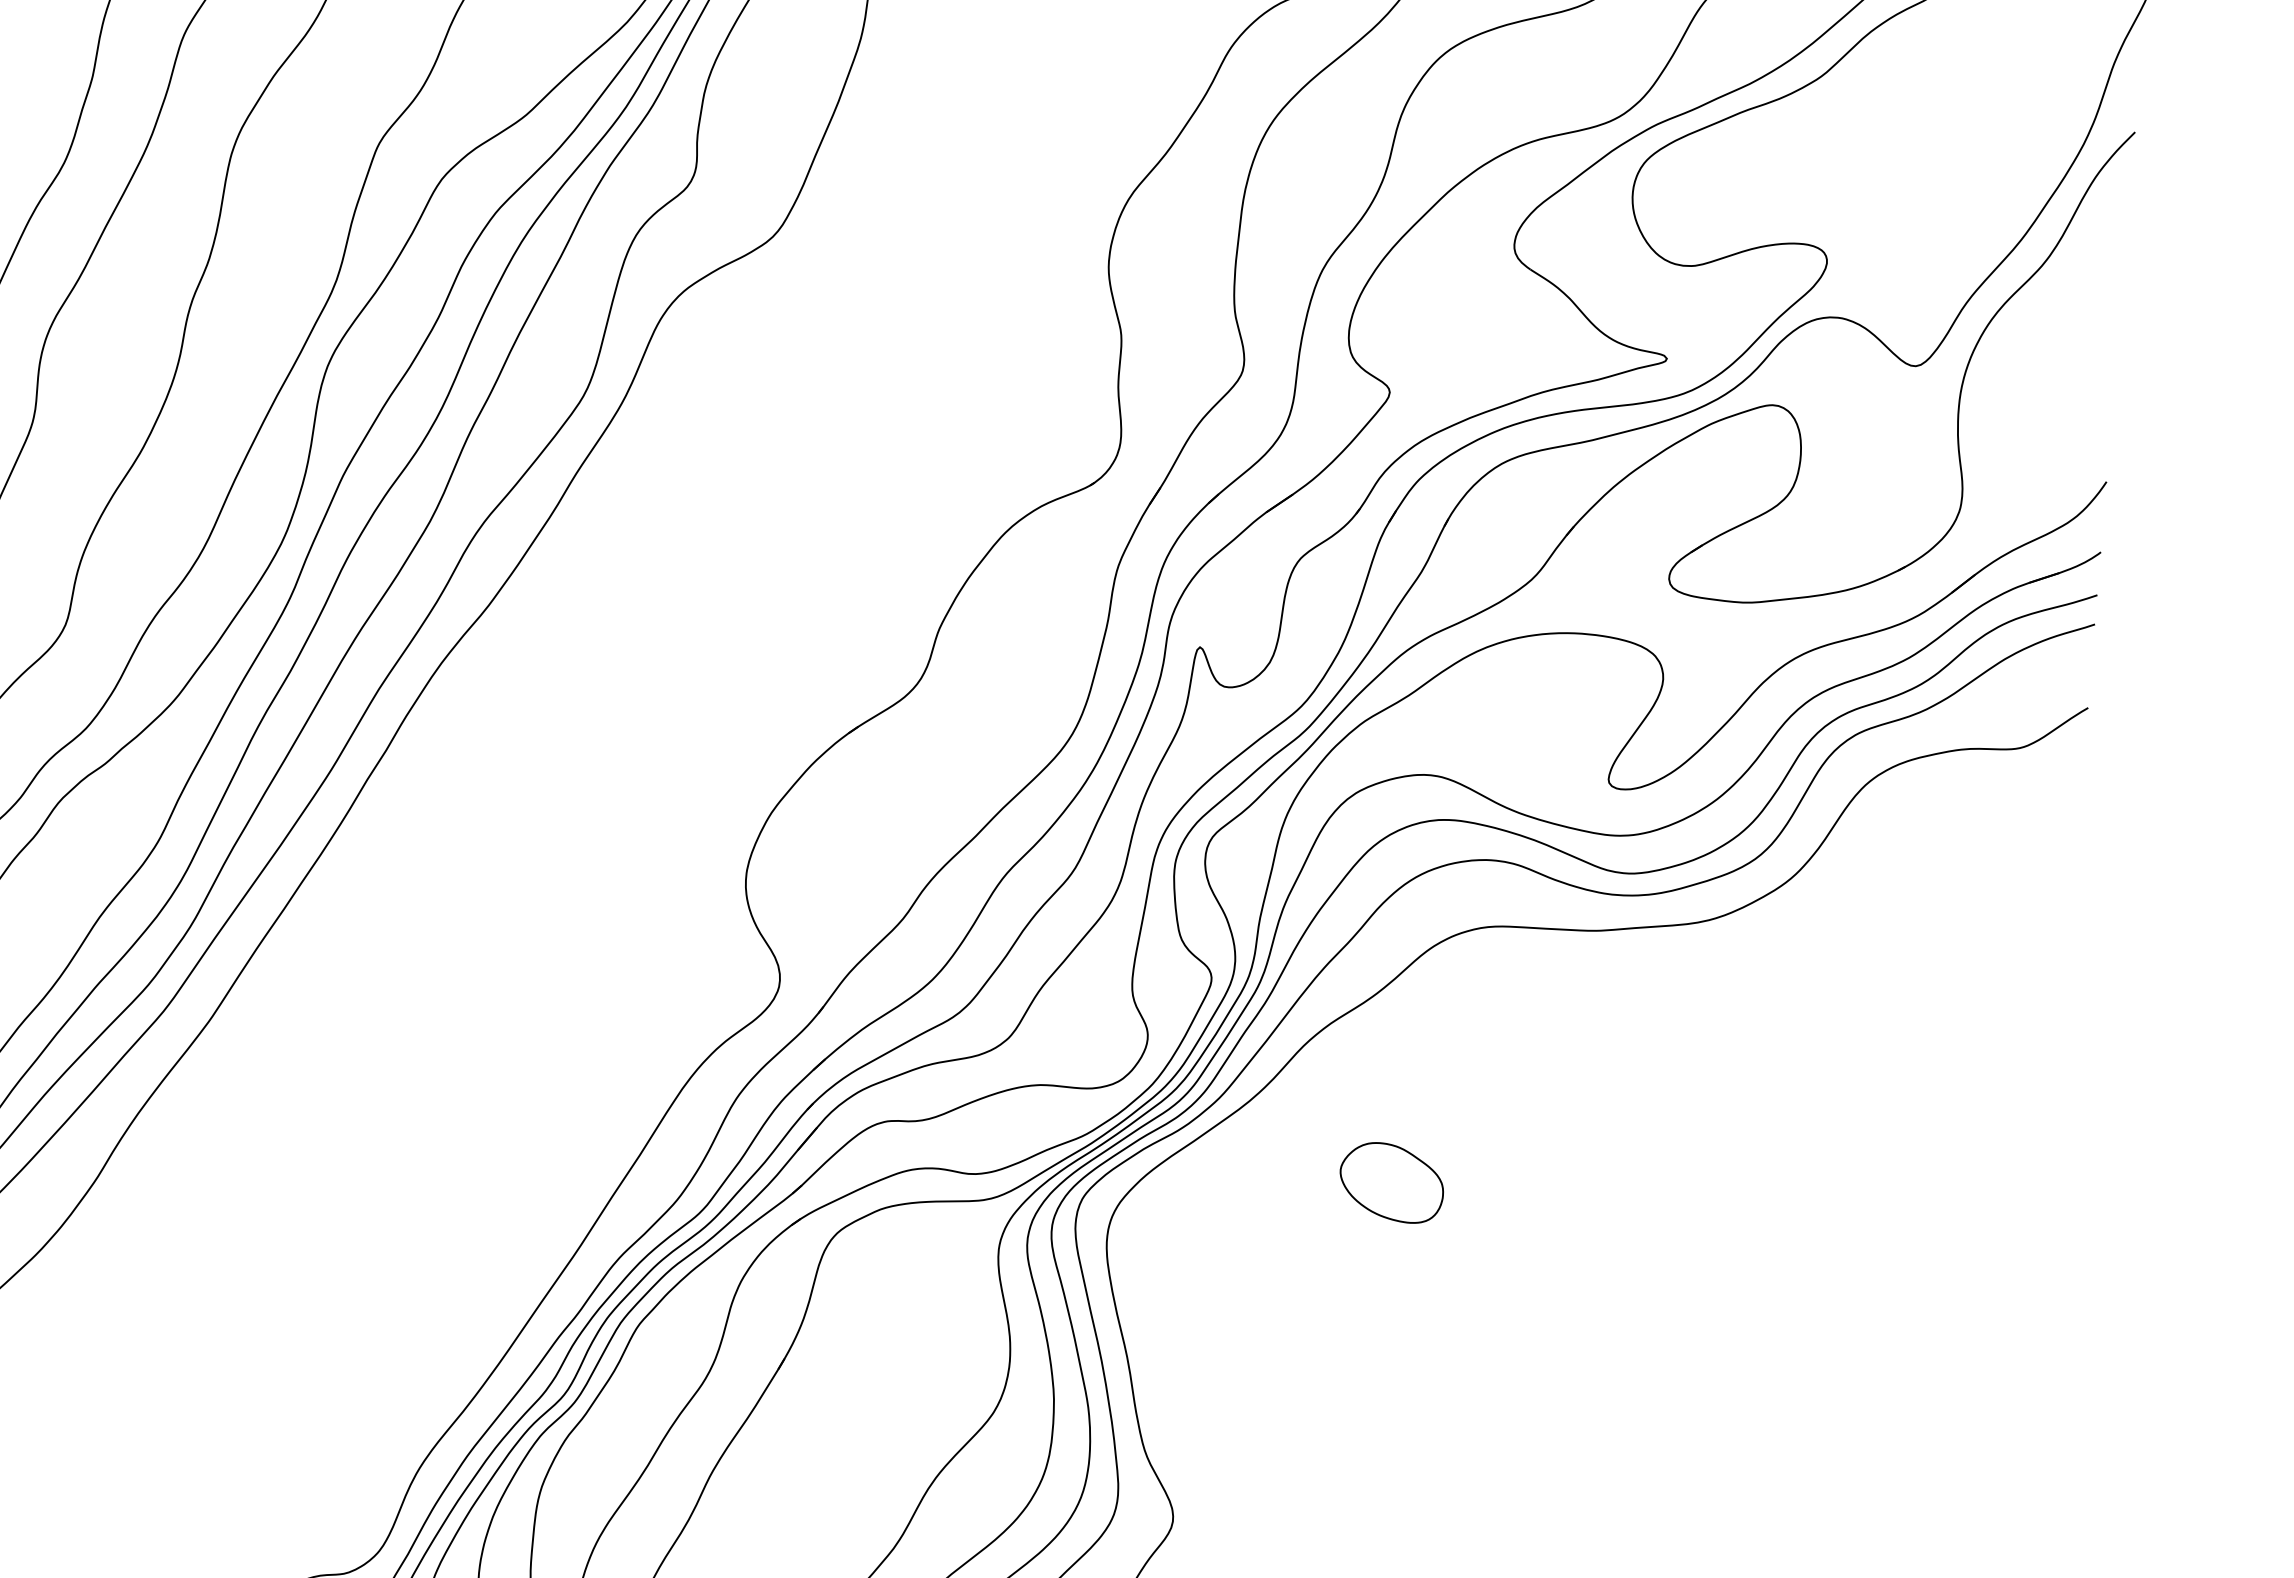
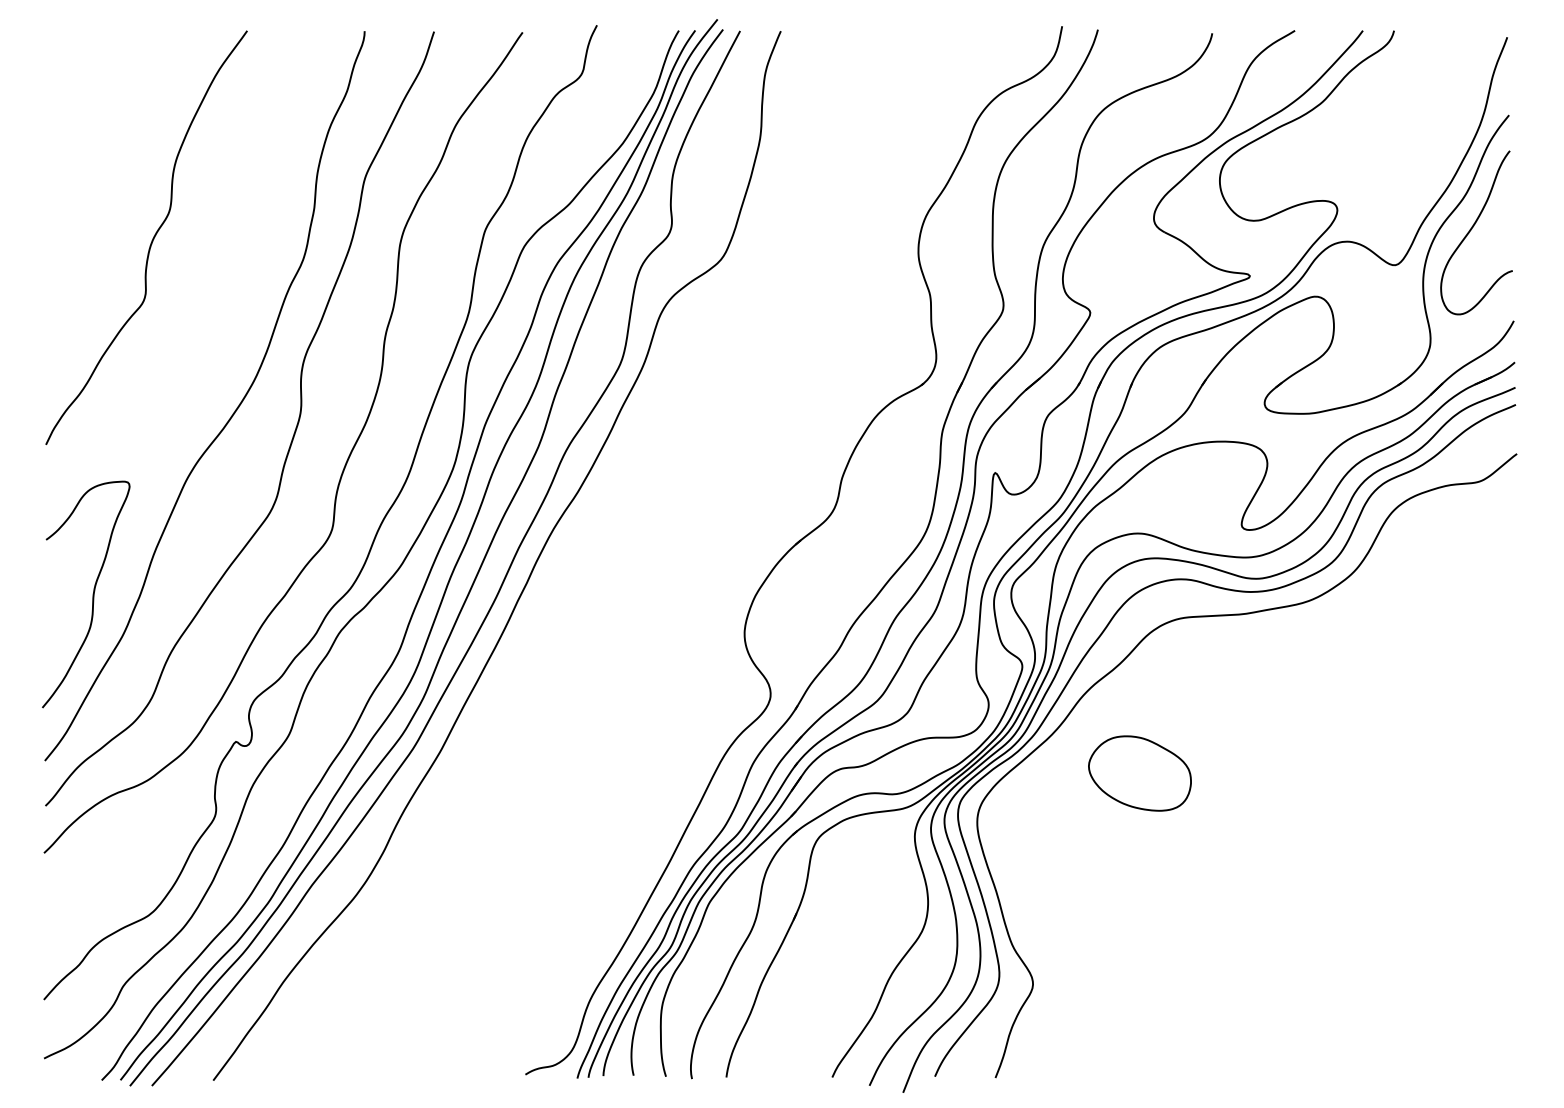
curve: (2052, 319) -> (1472, 229), added
part: (1391, 1182) -> (1139, 773), size x1.67

